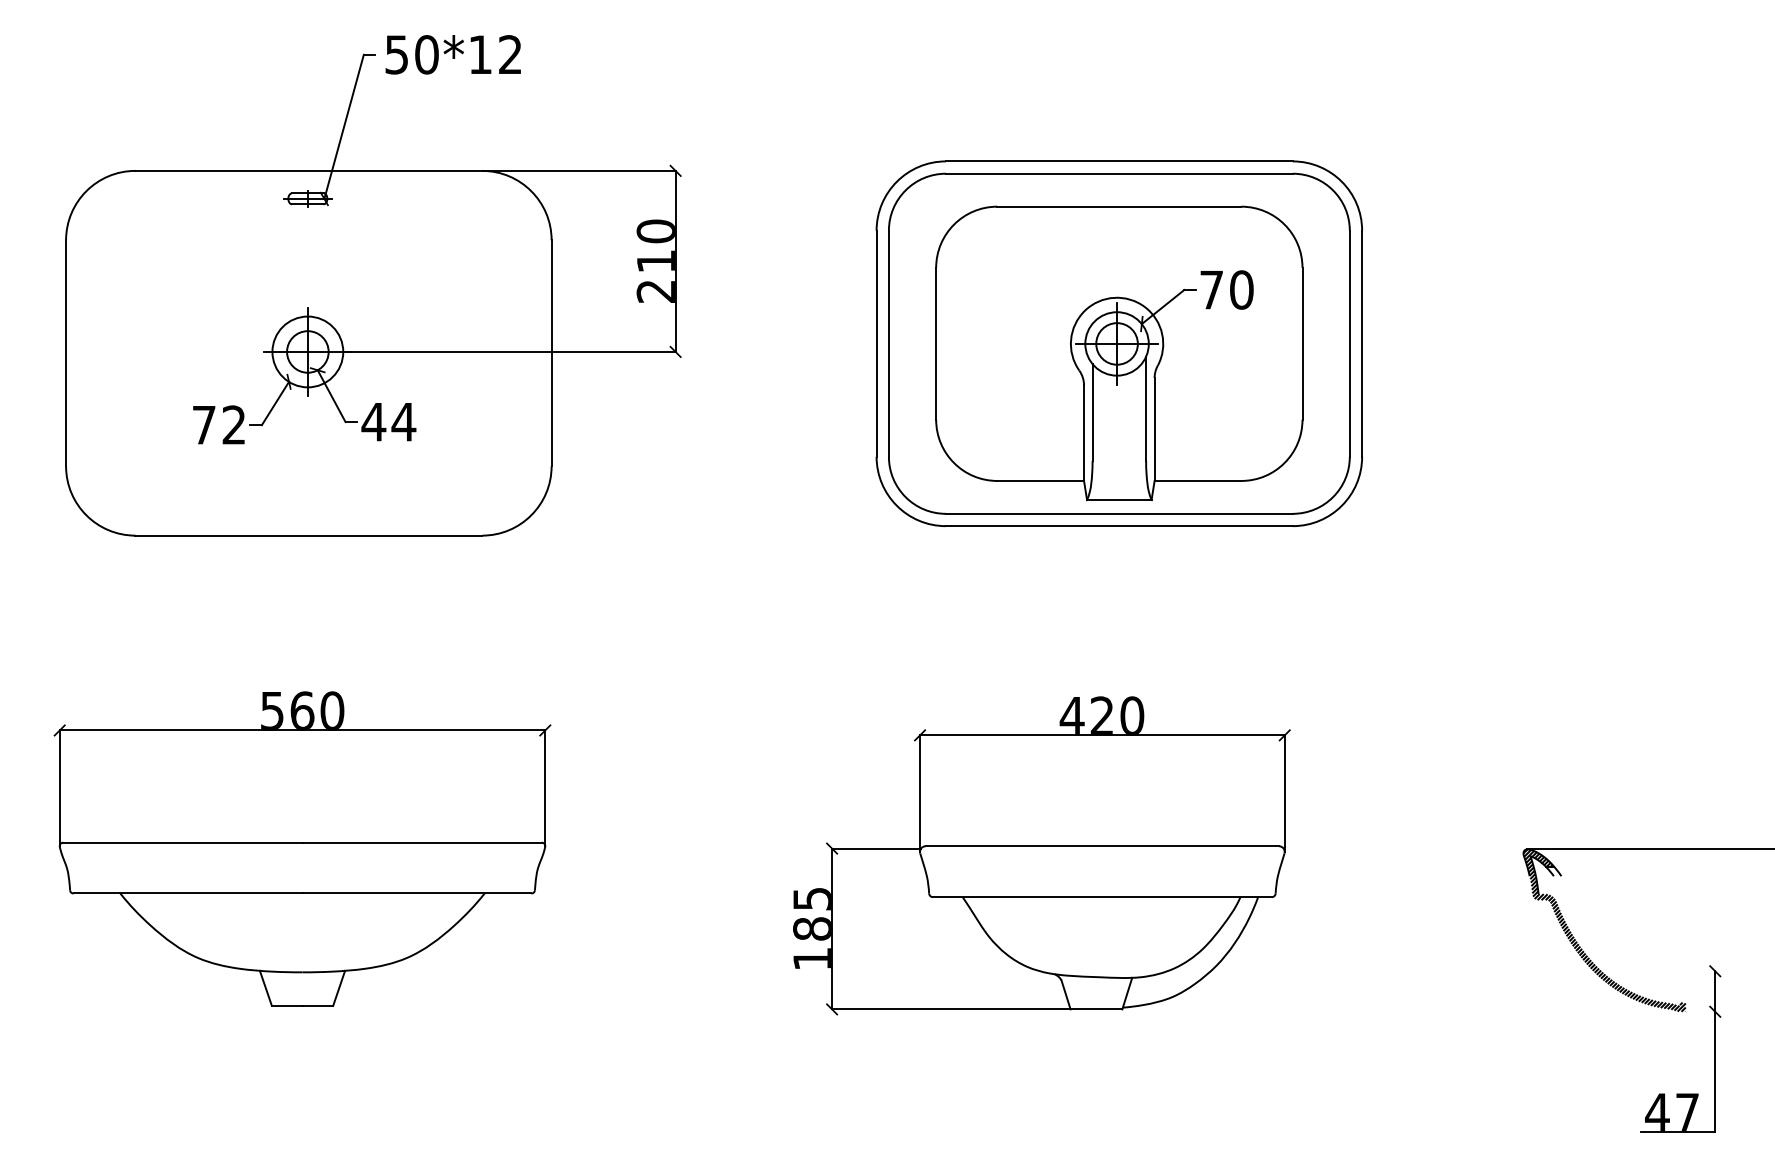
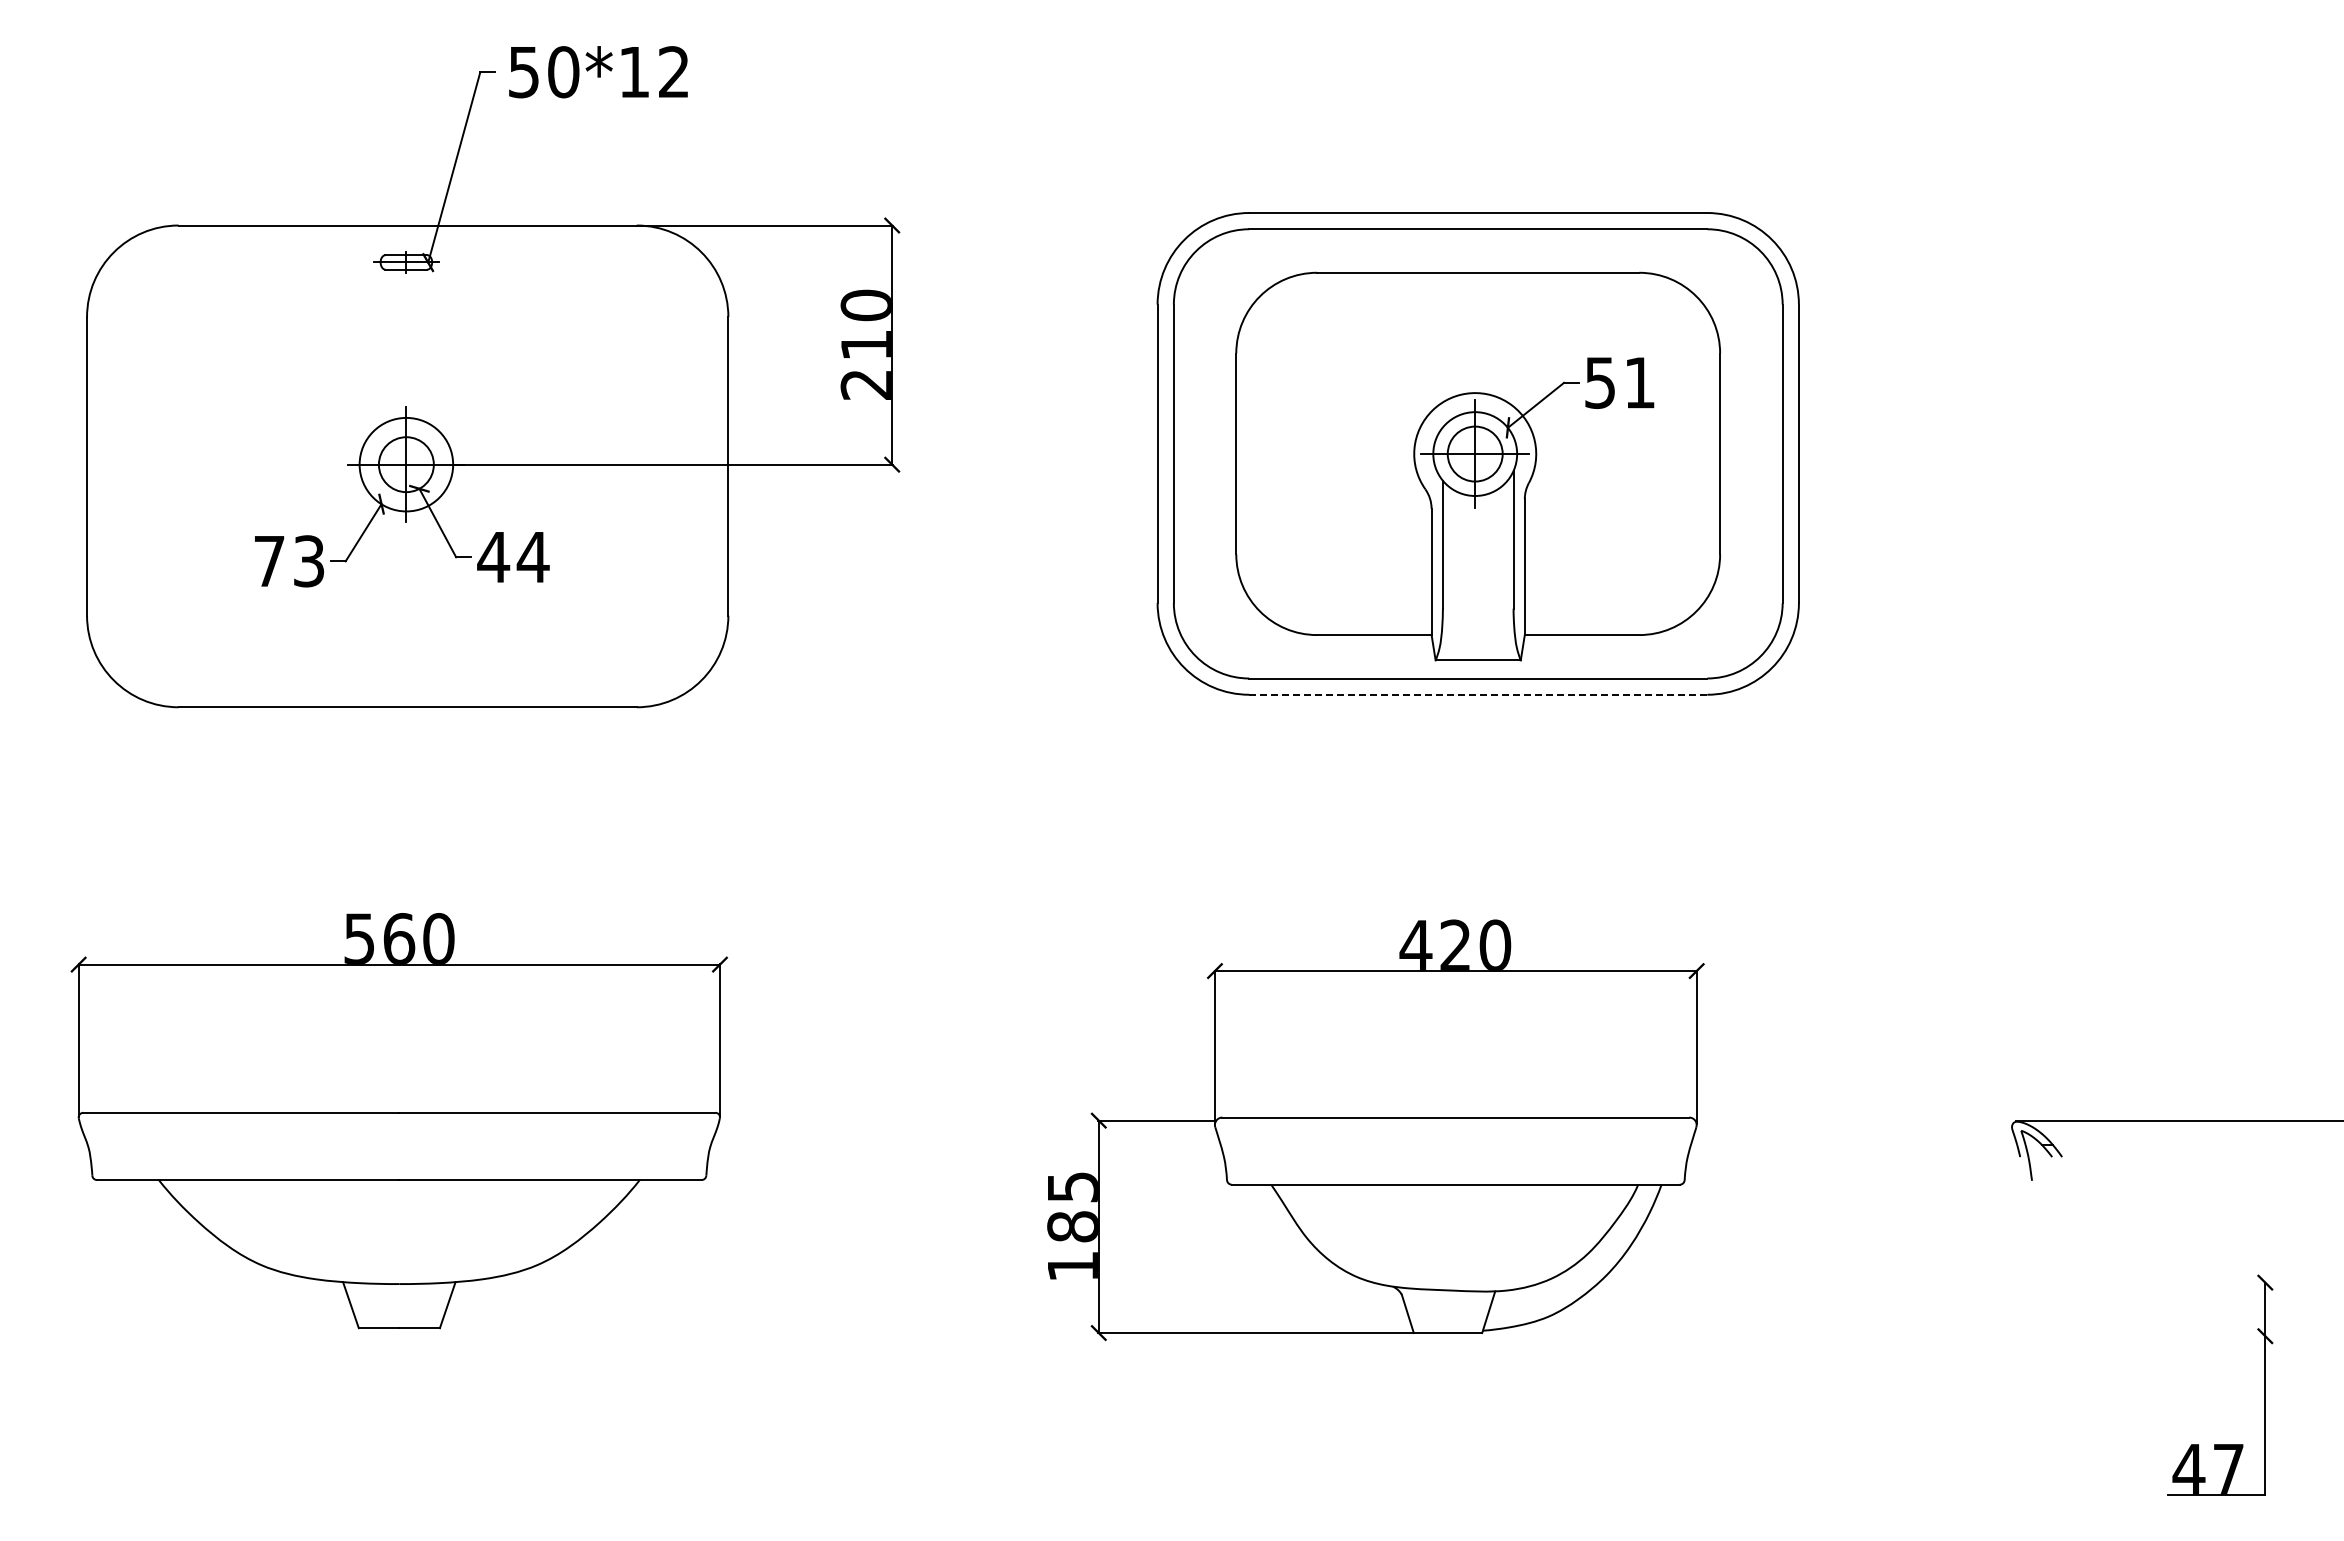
text: (1227, 289) -> (1620, 382), 70 -> 51
text: (233, 425) -> (308, 561), 72 -> 73
line: (1118, 525) -> (1477, 694), solid -> dashed
hatch: (1604, 930) -> (2119, 1228), removed

